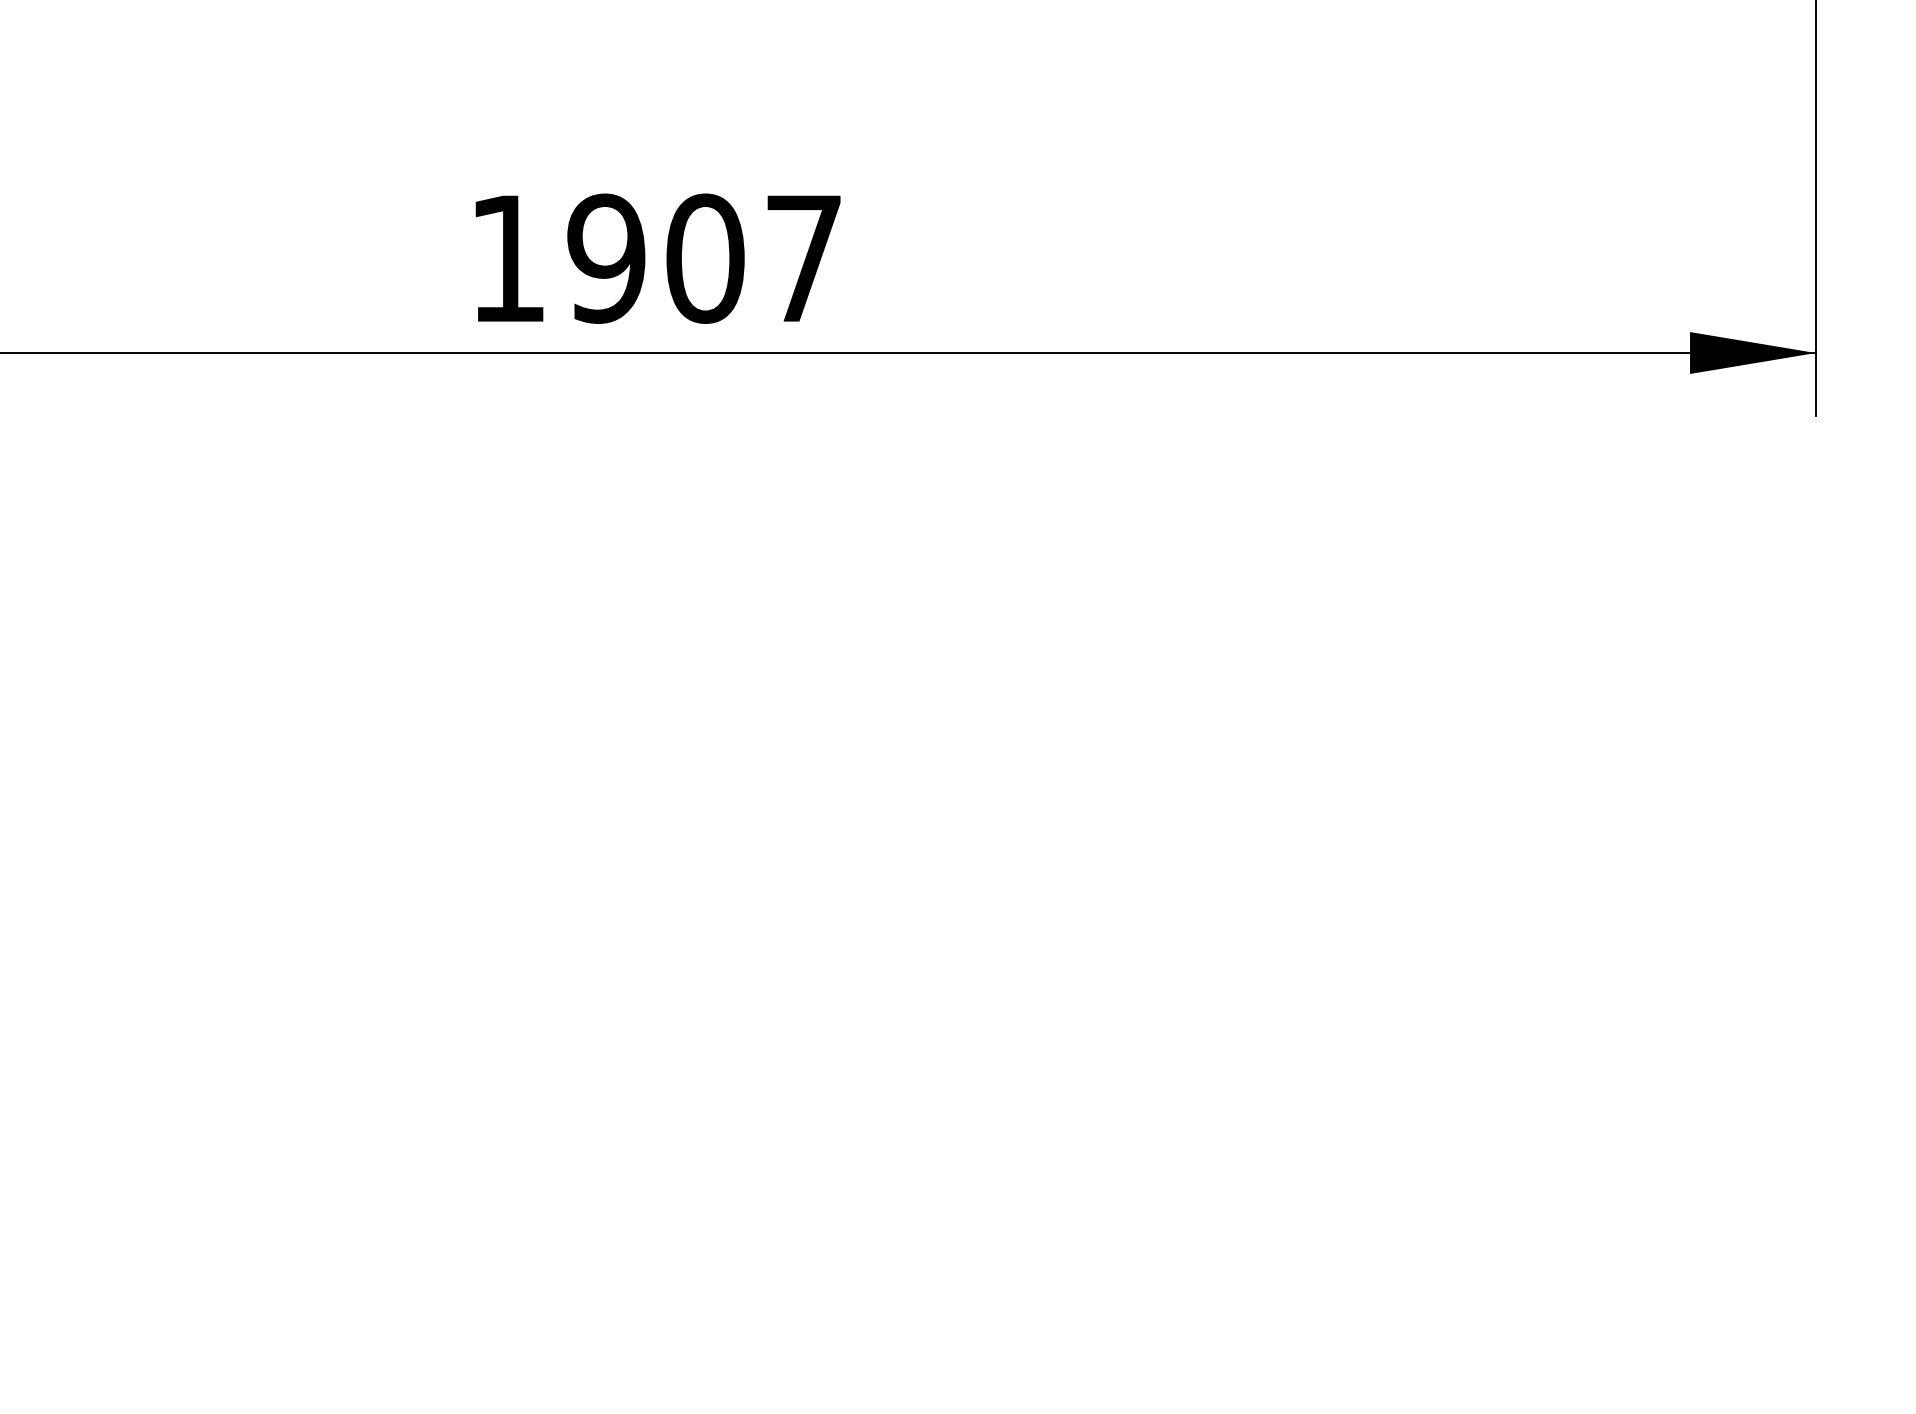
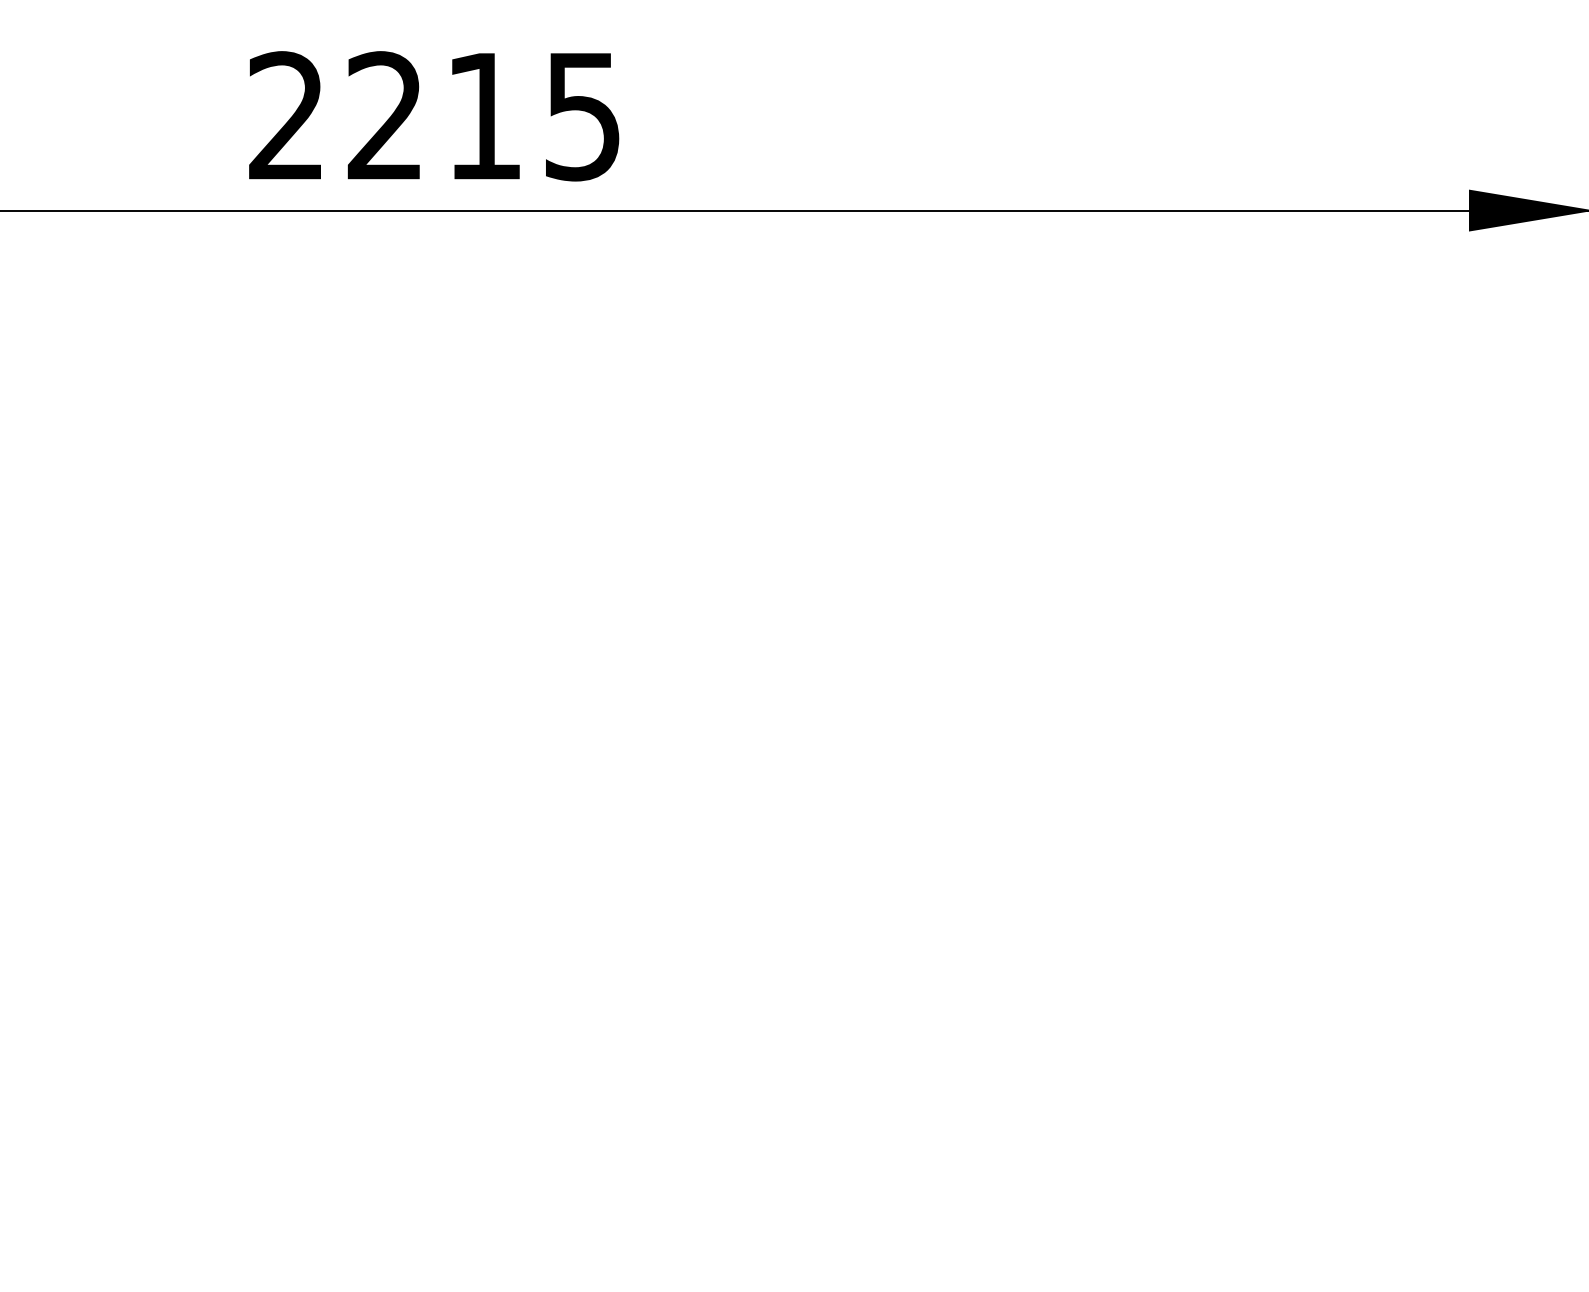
text: (655, 258) -> (434, 116), 1907 -> 2215

